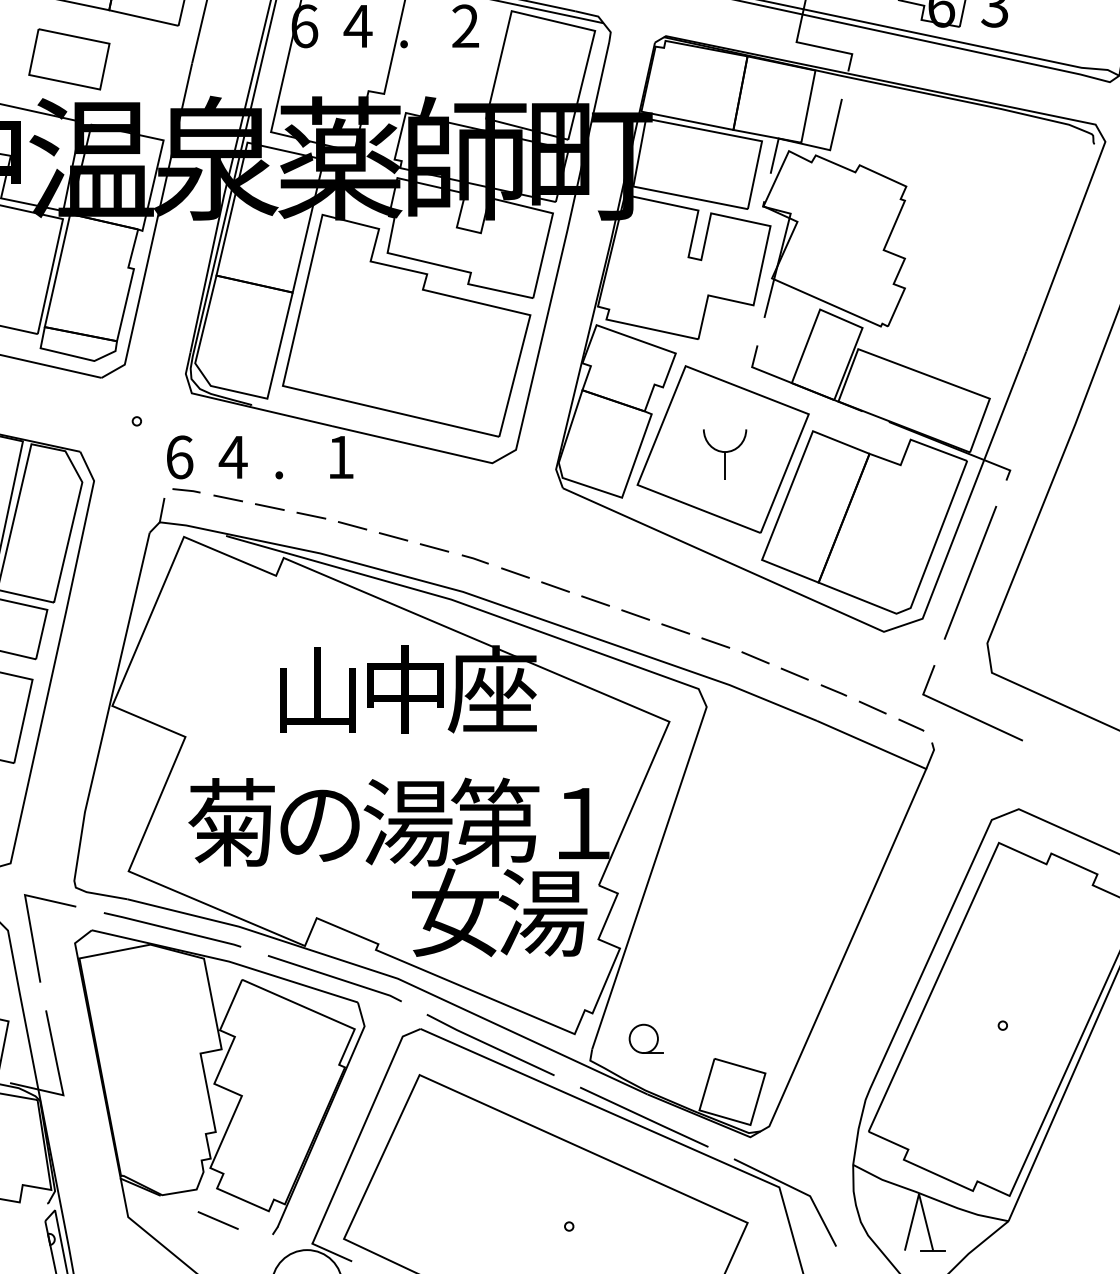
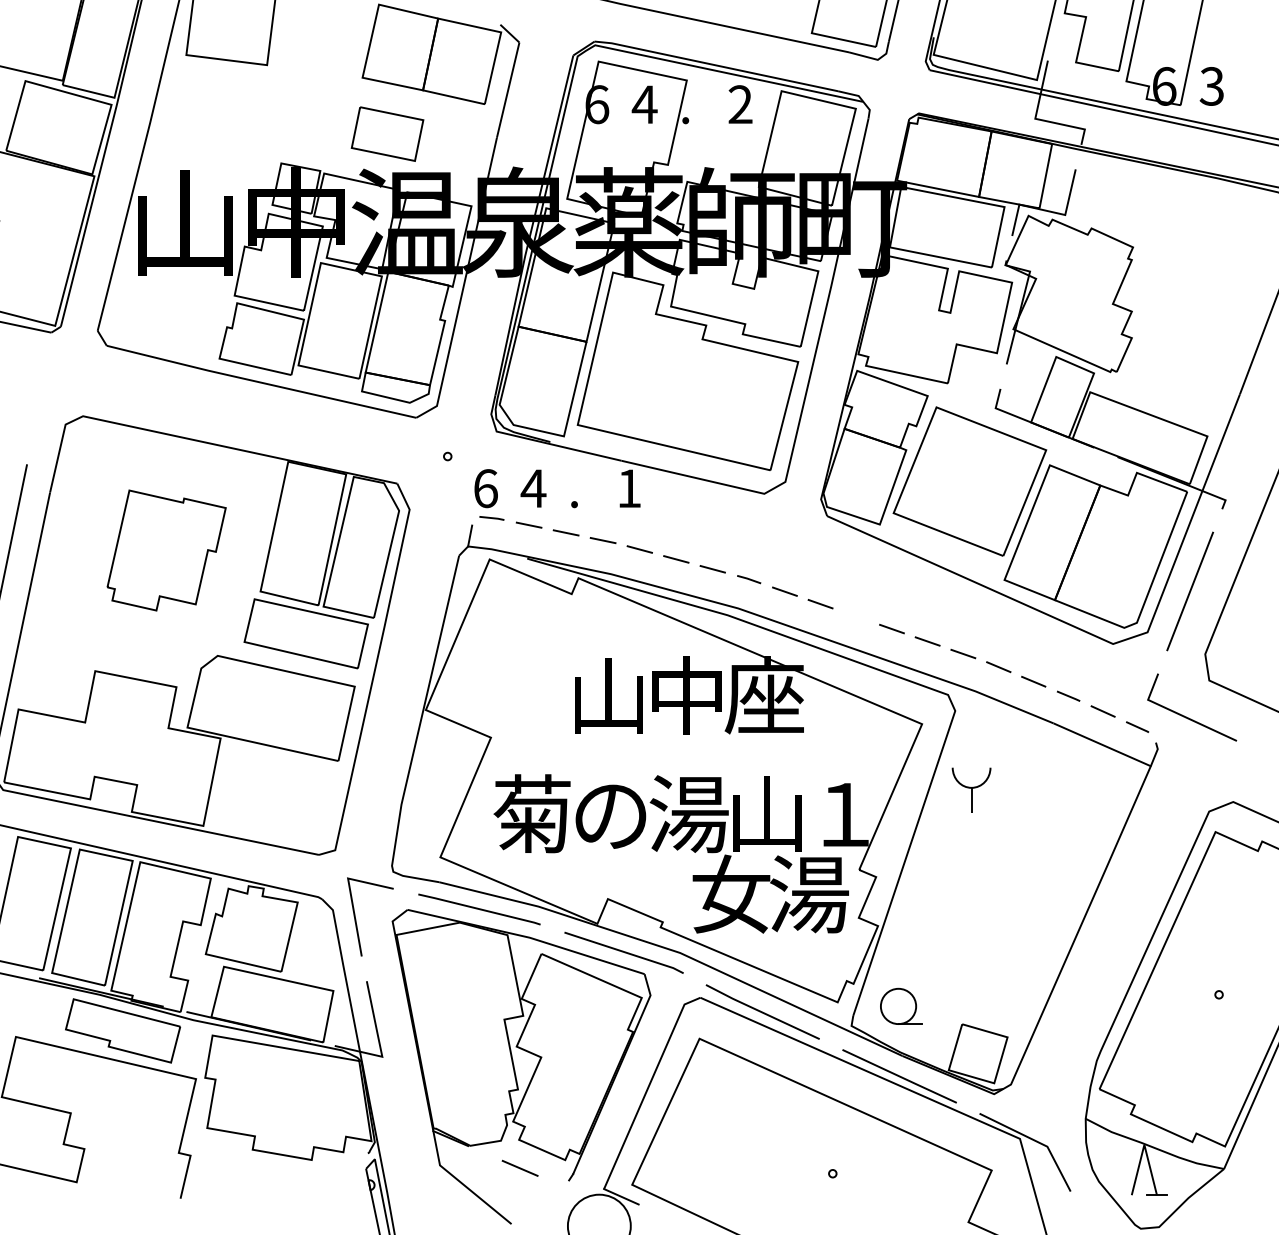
part: (724, 453) -> (971, 789), moved
line: (595, 600) -> (856, 616), removed
text: (494, 822) -> (766, 813), 第 -> 山
part: (645, 1038) -> (900, 1006), size x1.4

